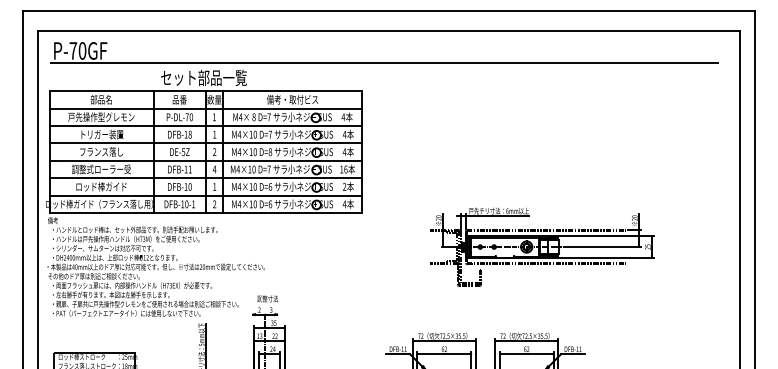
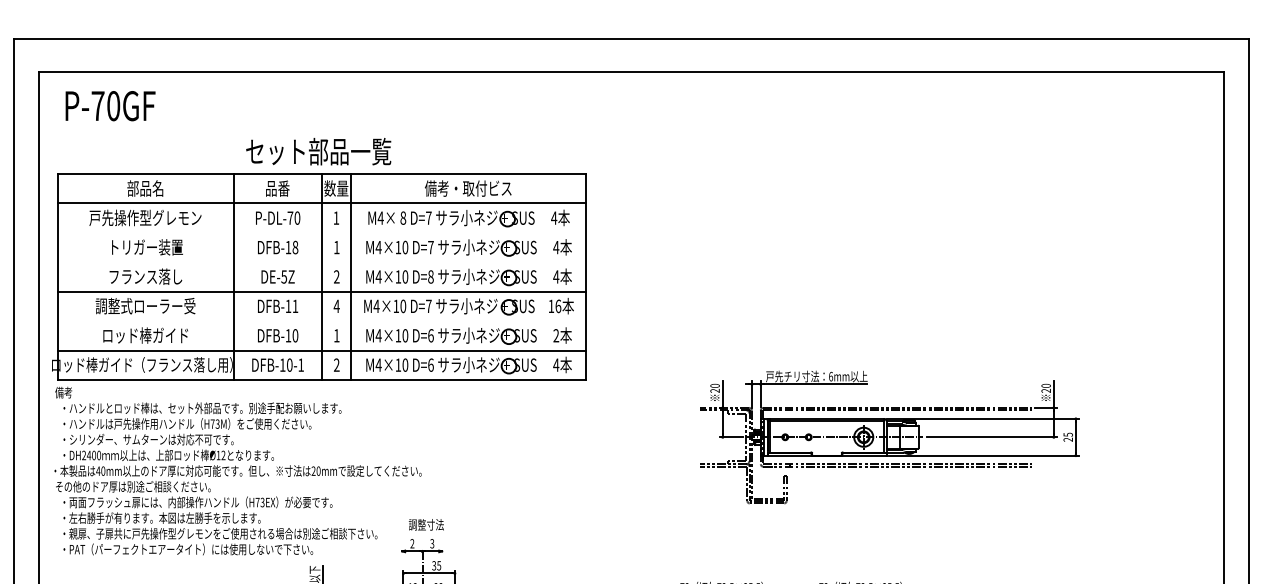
line: (384, 63) -> (623, 127), removed
line: (205, 126) -> (321, 233), removed
line: (205, 143) -> (321, 262), removed
line: (205, 178) -> (321, 321), removed

